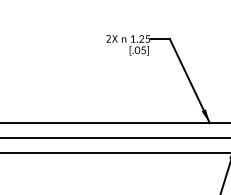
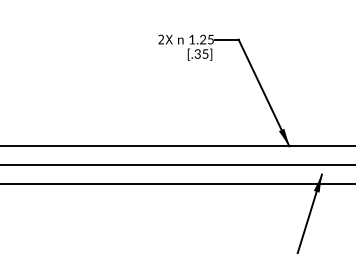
text: (137, 49) -> (197, 53), [.05] -> [.35]

